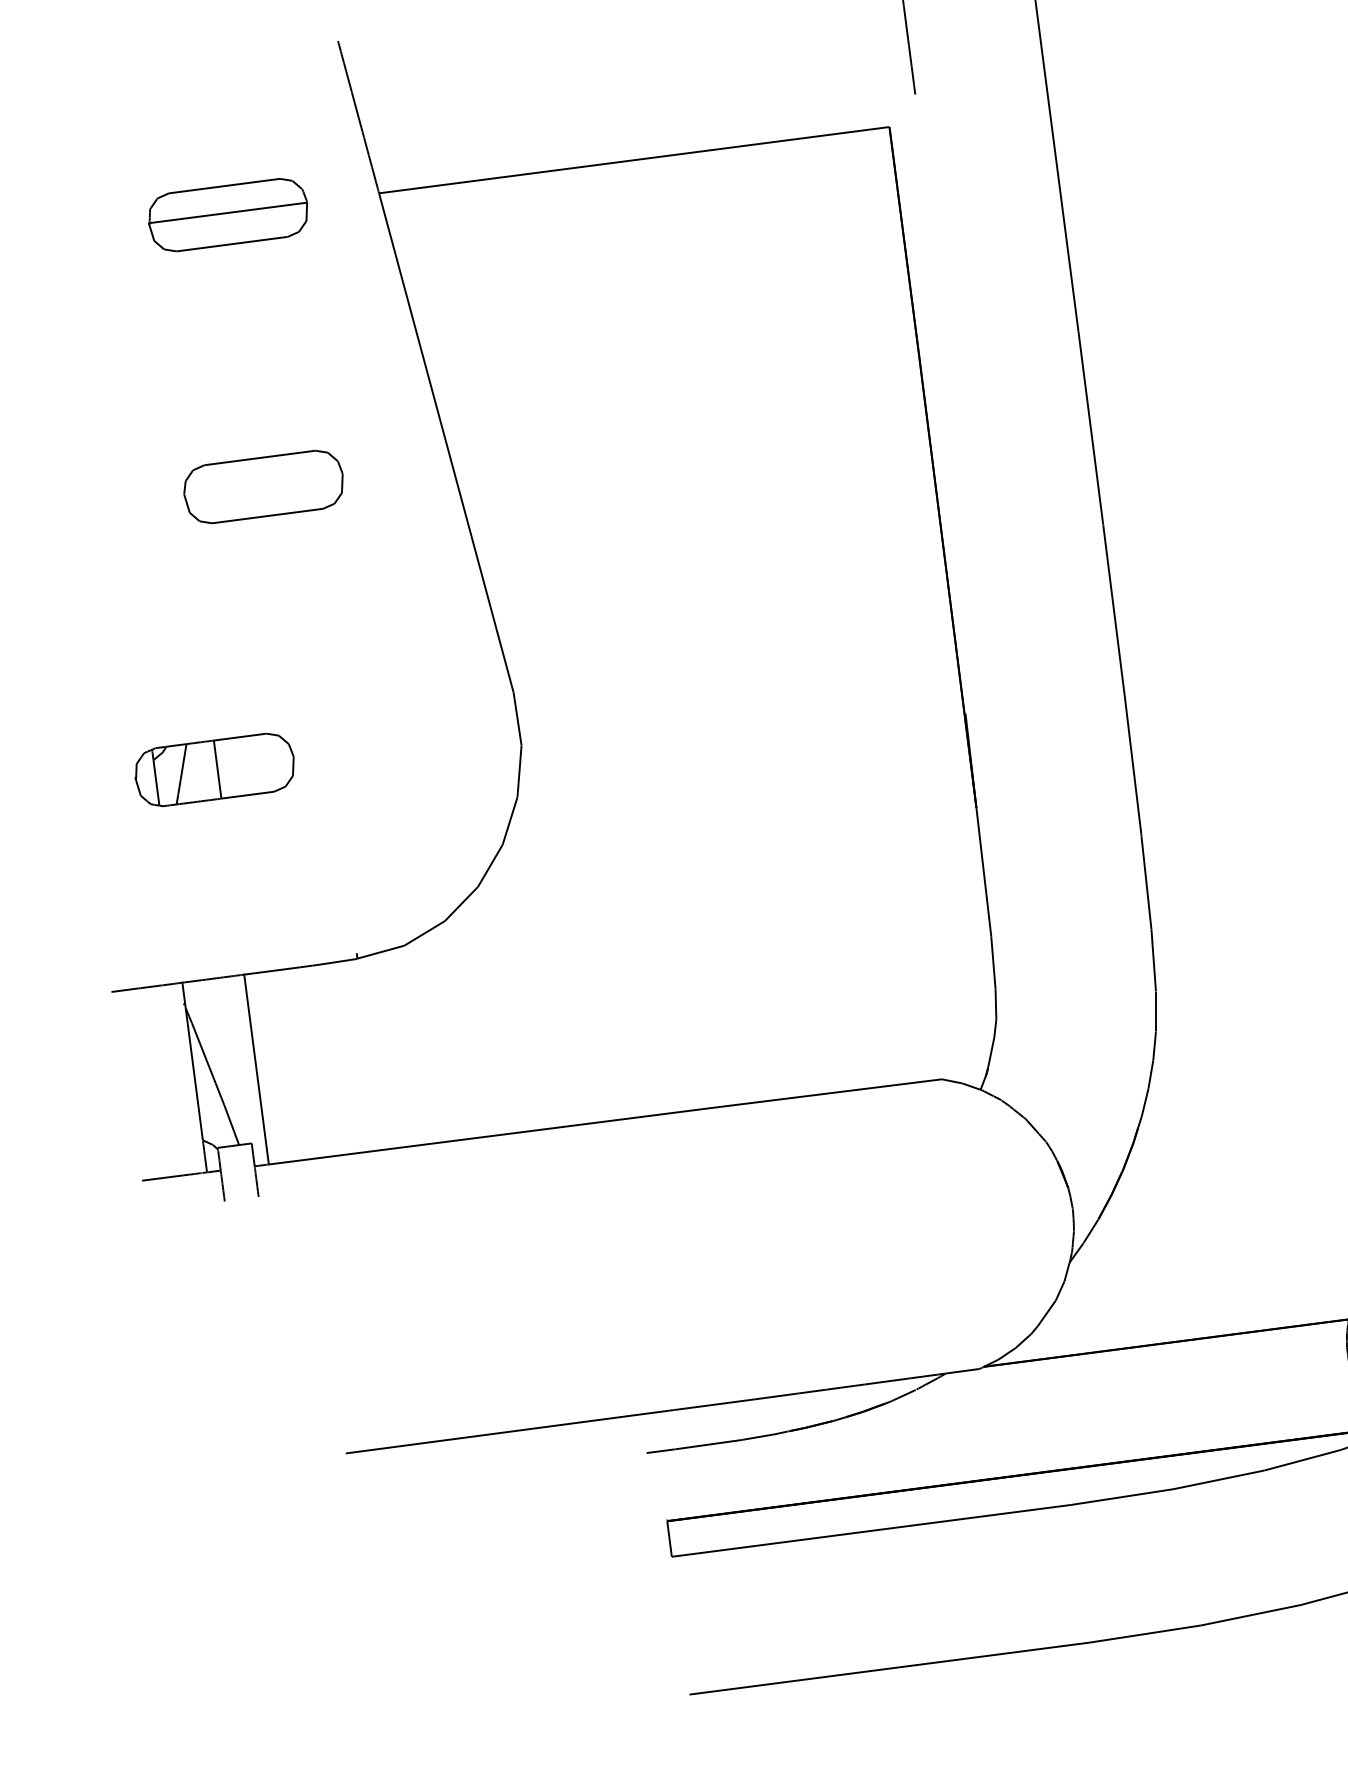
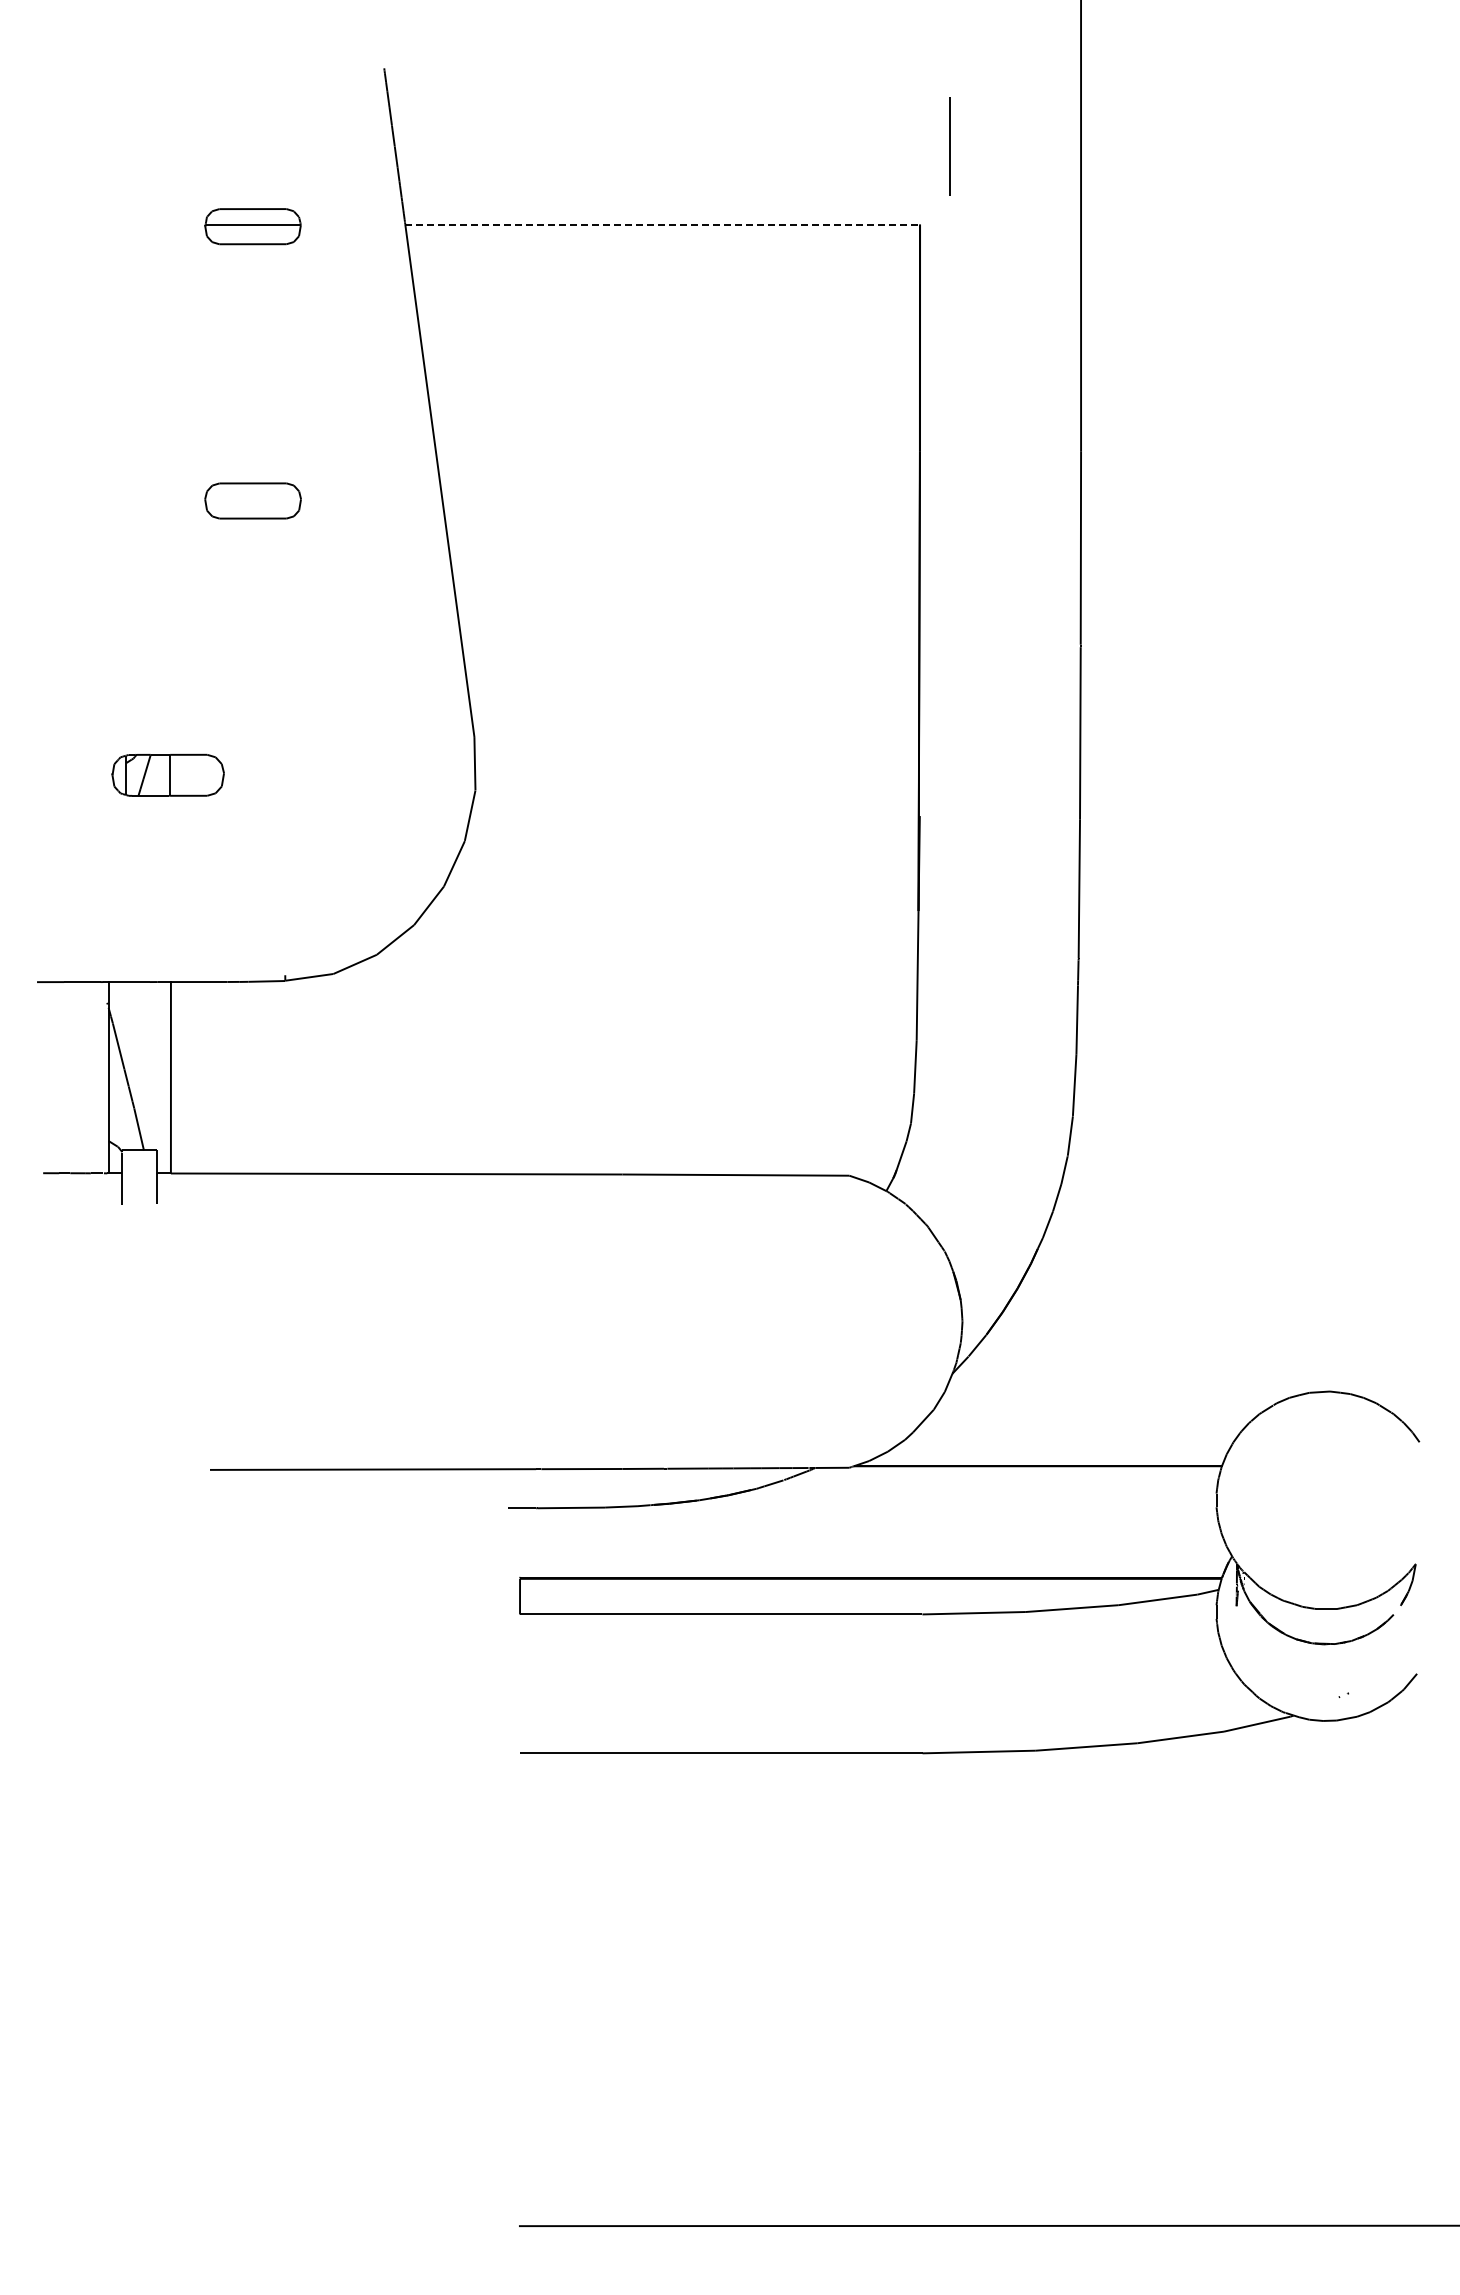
line: (635, 159) -> (663, 224), solid -> dashed
part: (227, 214) -> (252, 226), size x0.6
part: (263, 486) -> (252, 500), size x0.6
part: (214, 770) -> (167, 775), size x0.7

